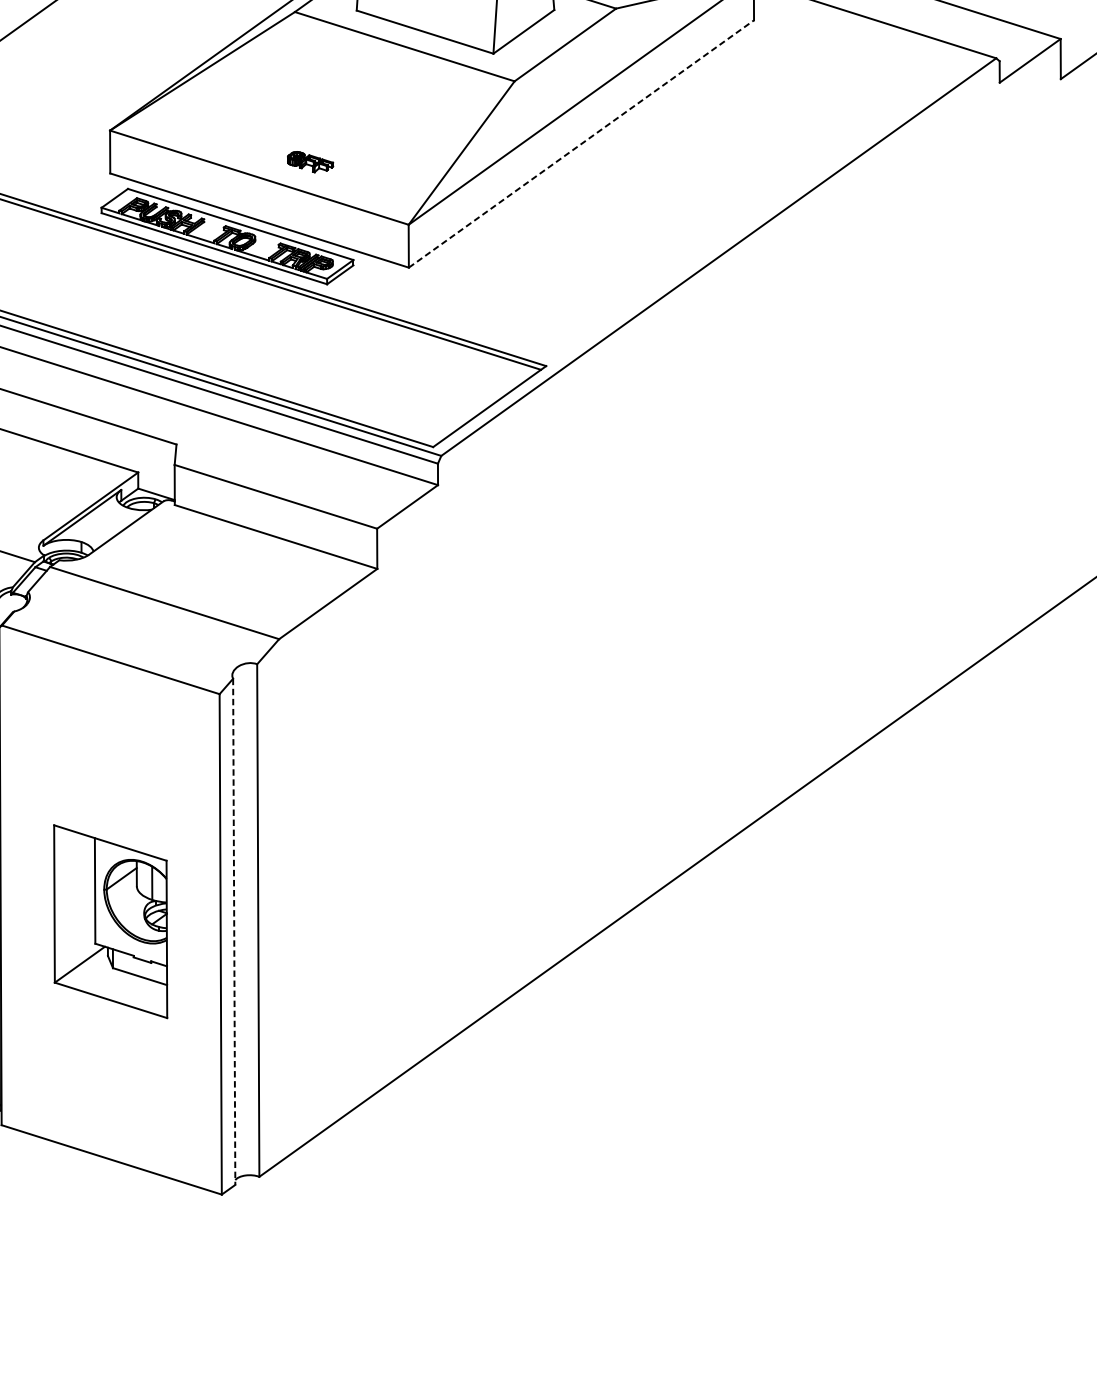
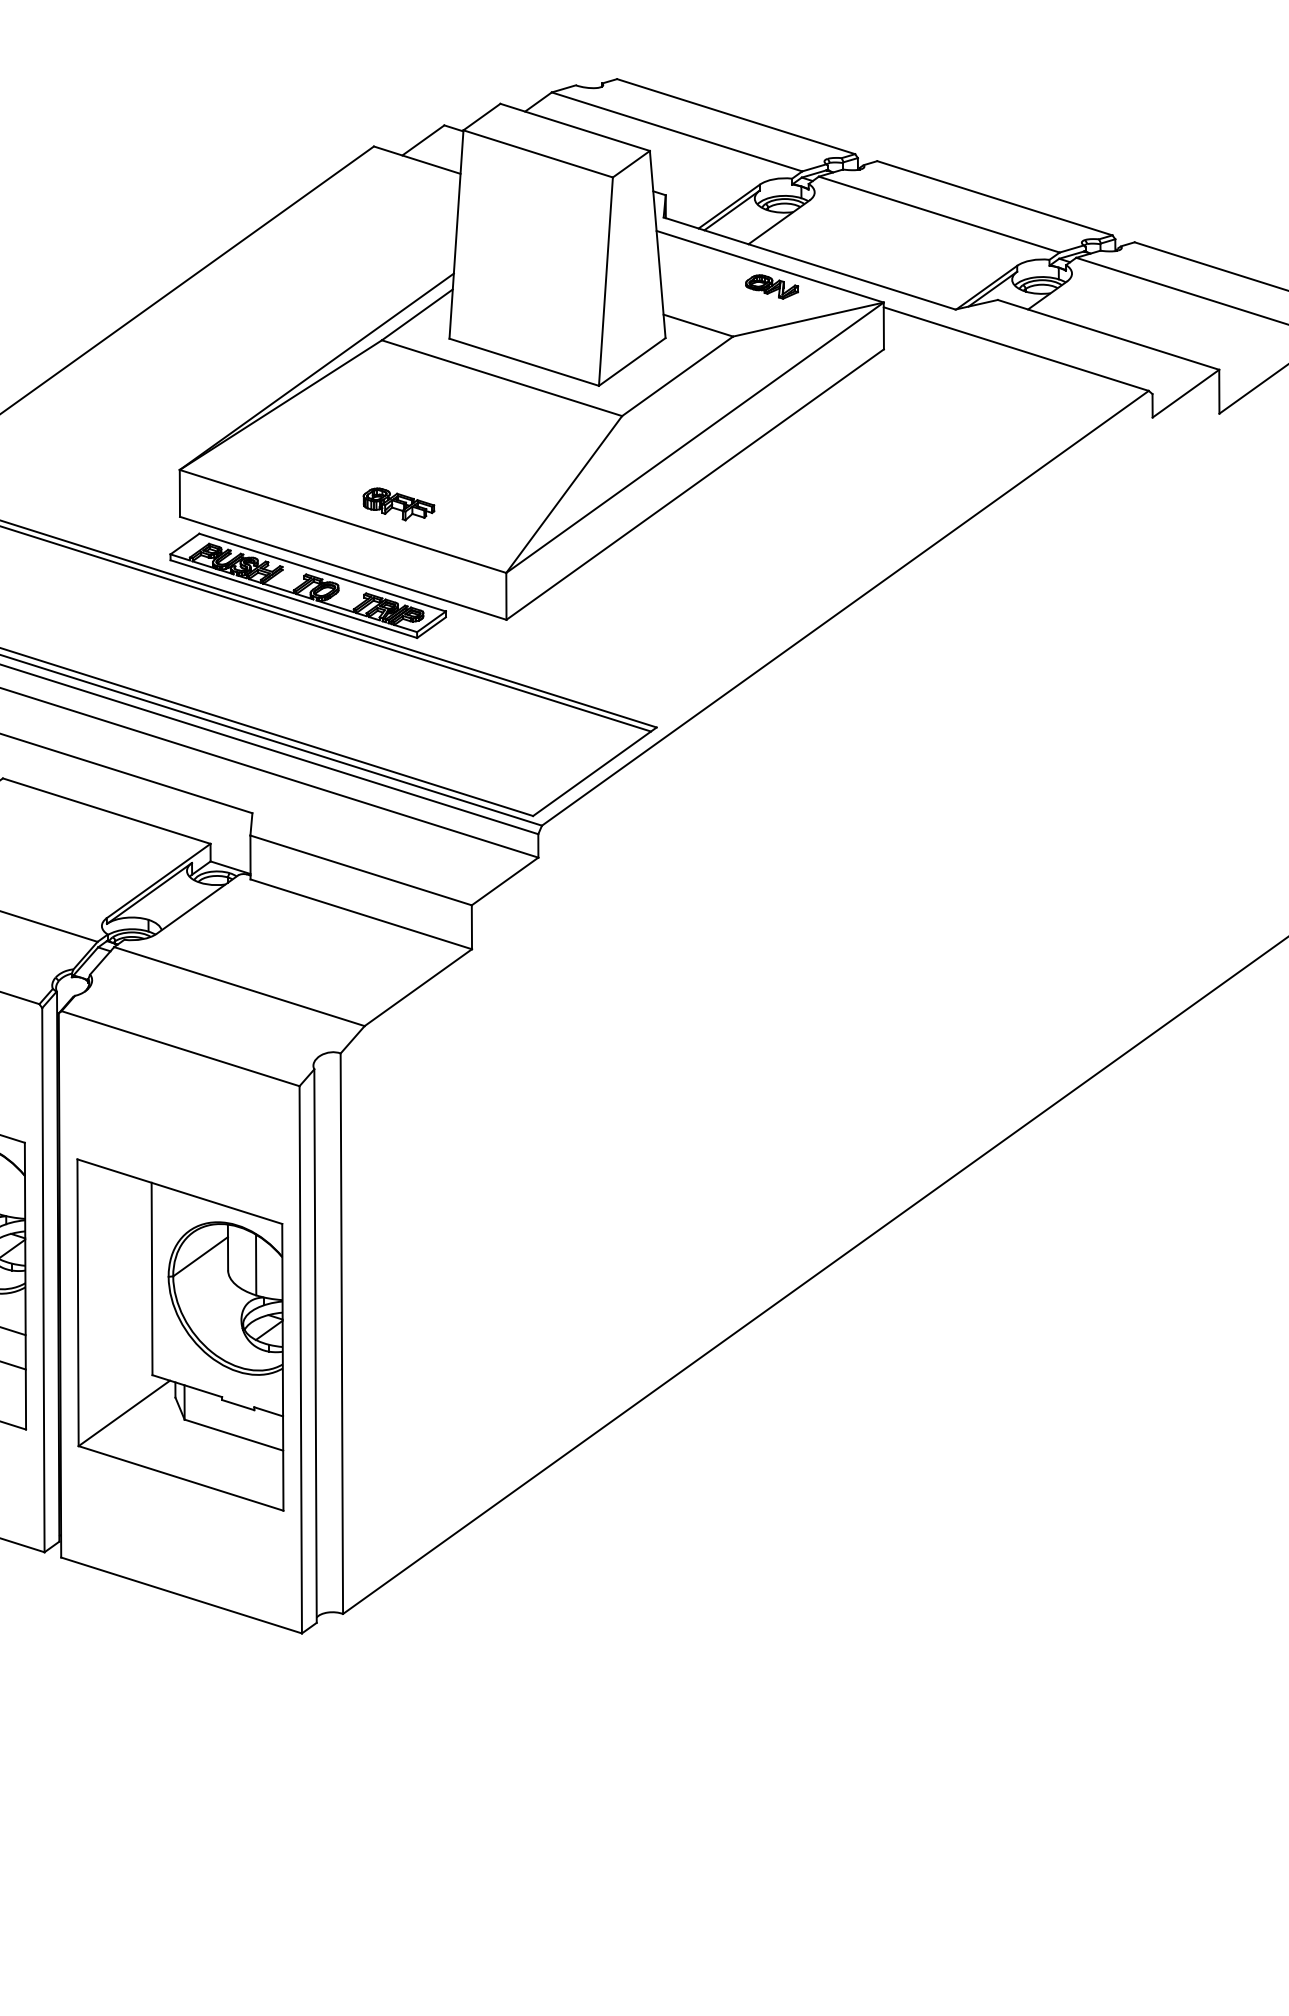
line: (581, 143) -> (695, 484), dashed -> solid
part: (310, 162) -> (398, 504), size x1.43
part: (110, 921) -> (180, 1334), size x1.67
line: (234, 932) -> (315, 1346), dashed -> solid

